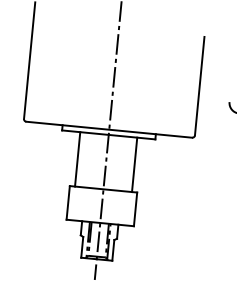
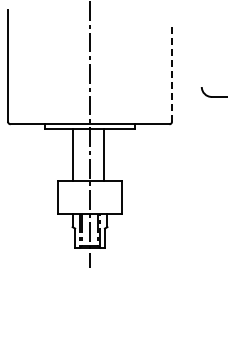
line: (200, 87) -> (172, 75), solid -> dashed
line: (77, 159) -> (72, 155), moved
line: (134, 165) -> (104, 155), moved

